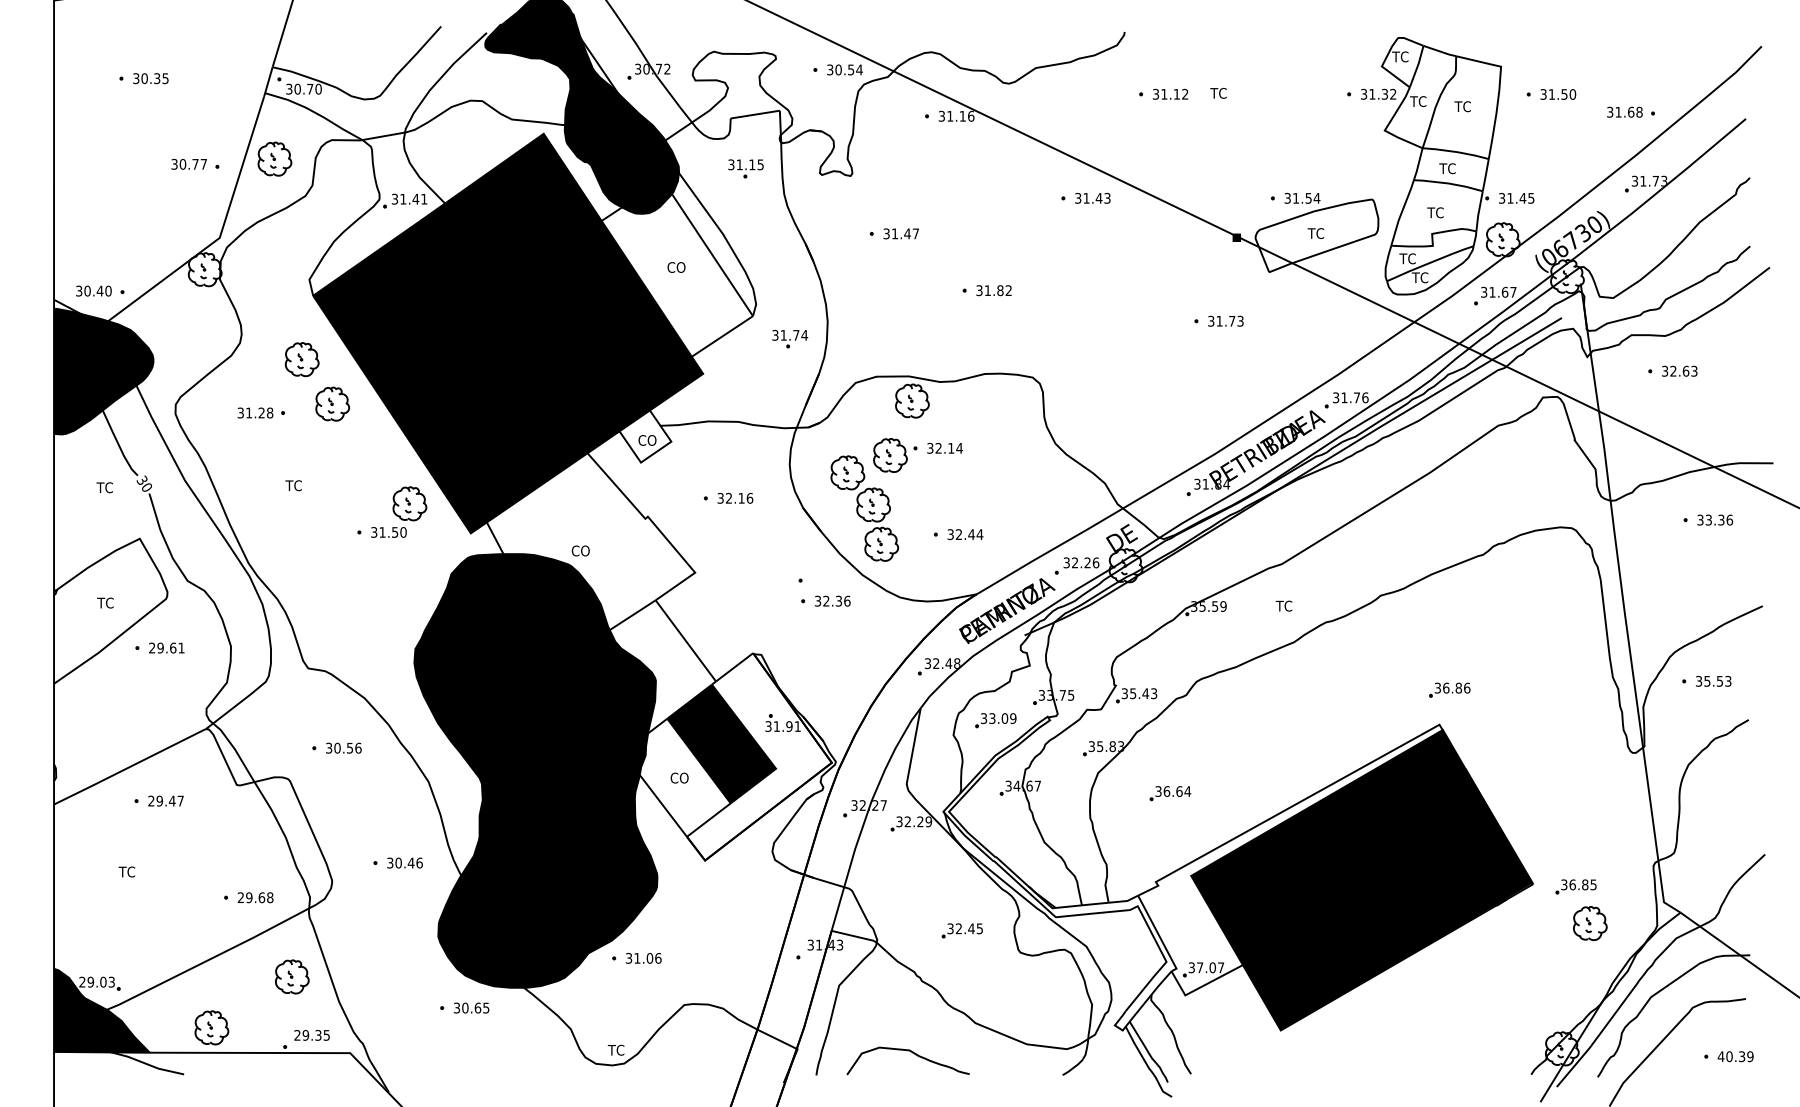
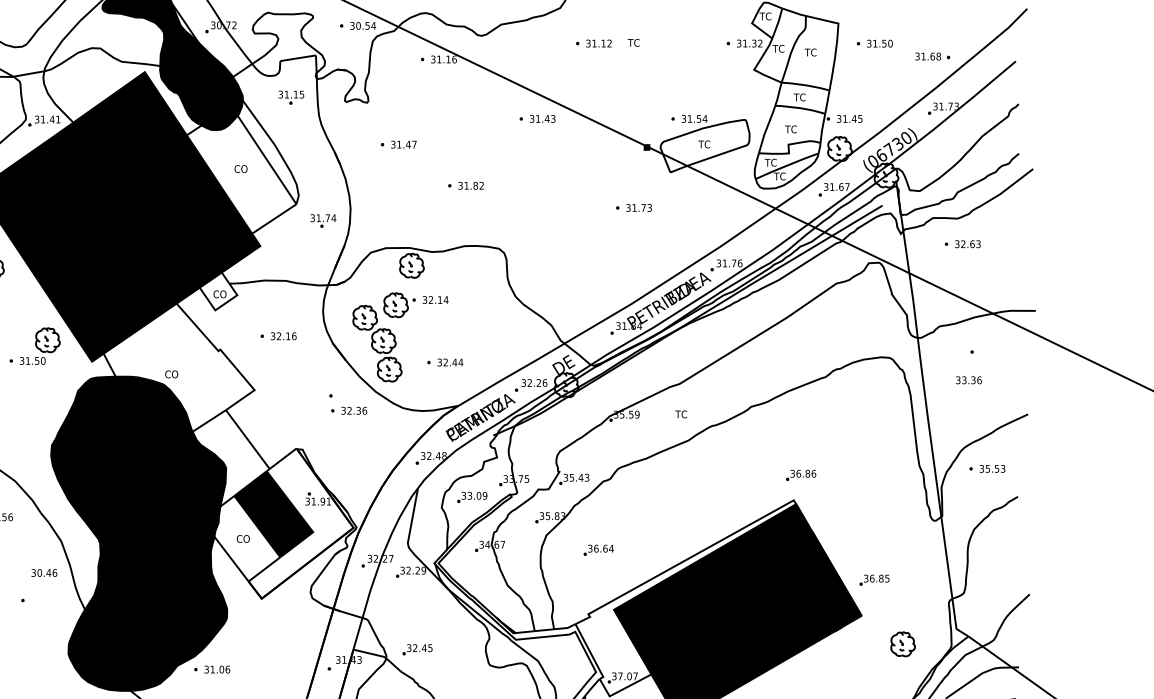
text: (1715, 519) -> (969, 379), moved
text: (404, 862) -> (43, 572), moved
part: (1575, 886) -> (874, 579), moved
part: (961, 930) -> (417, 649), moved

